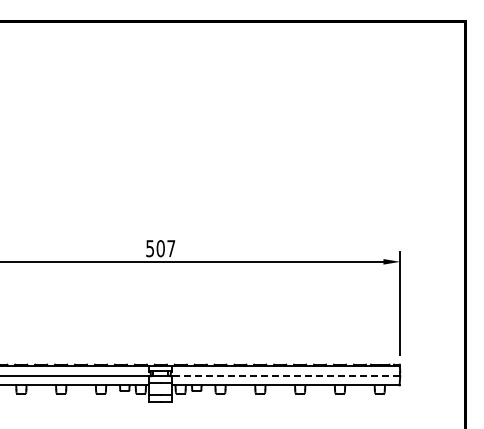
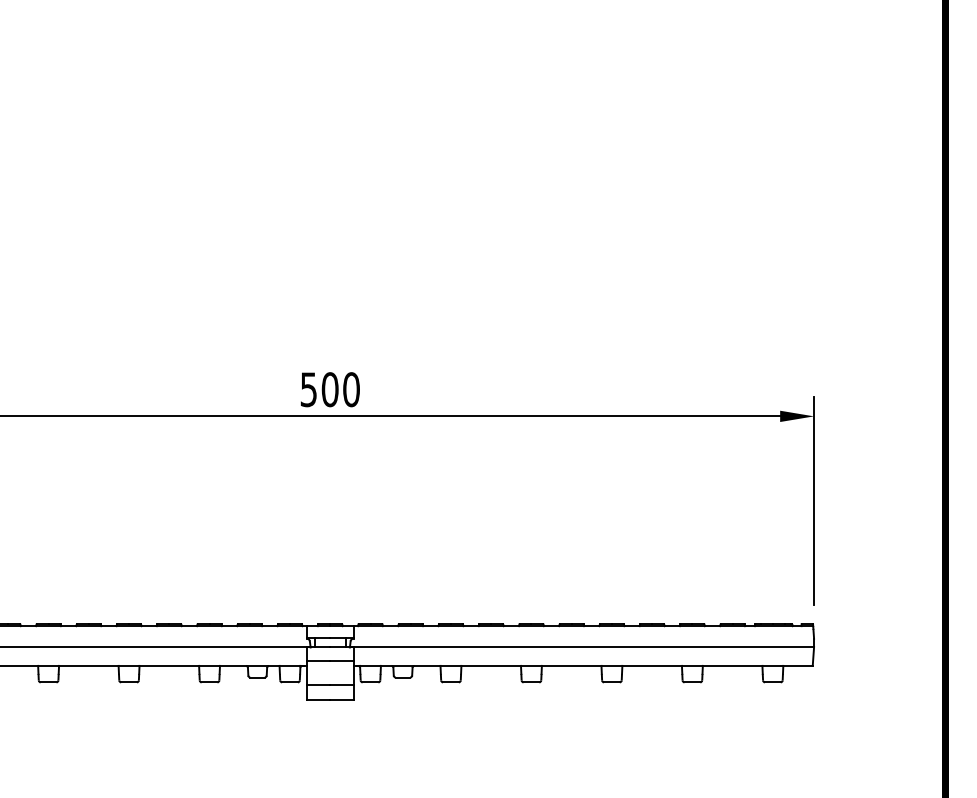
text: (171, 248) -> (351, 389), 507 -> 500
line: (285, 376) -> (582, 648), dashed -> solid

